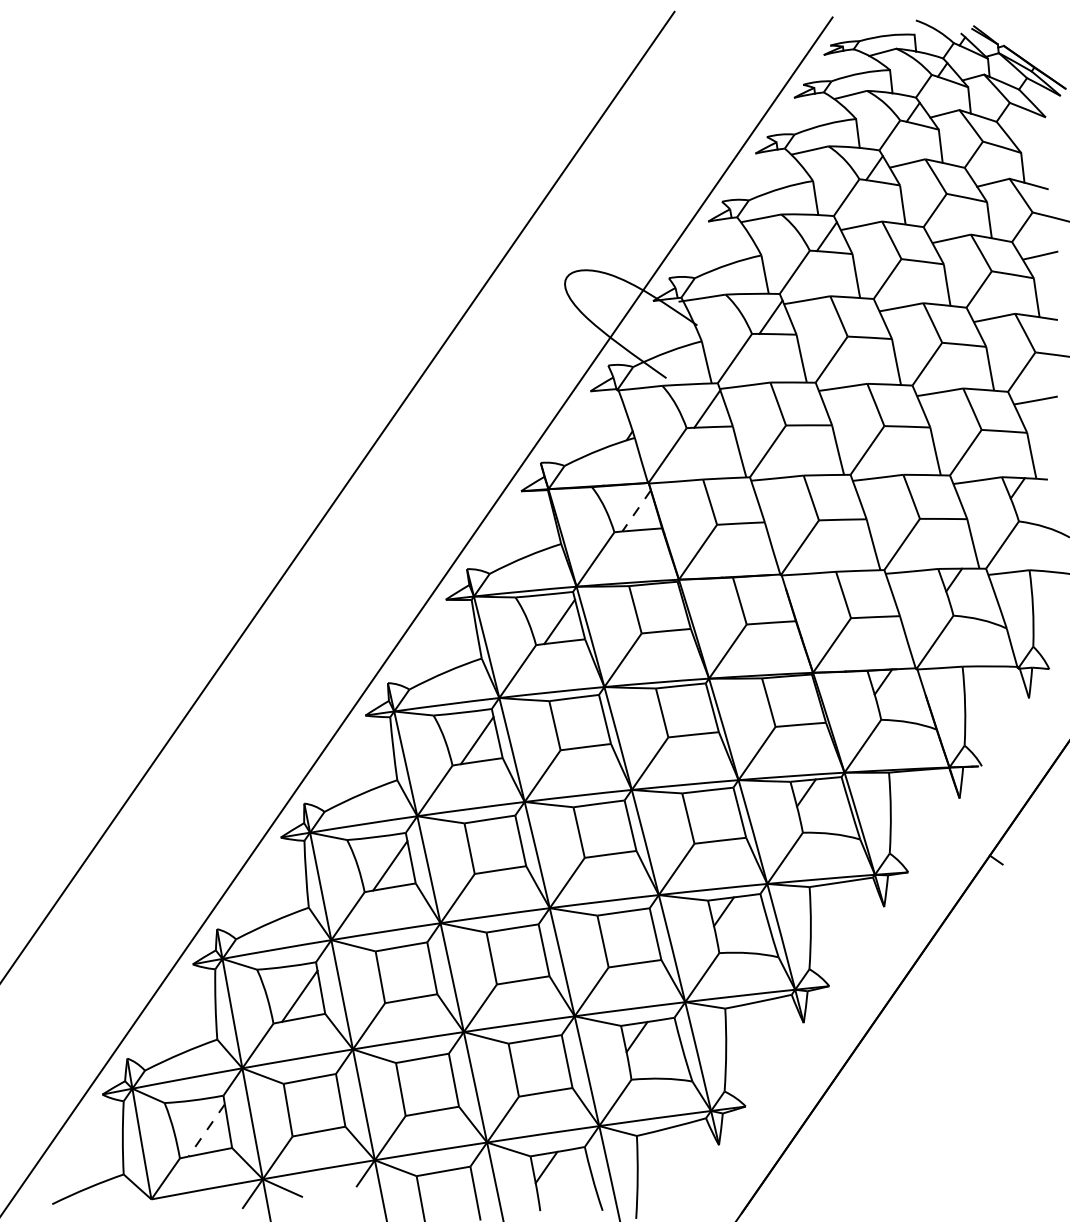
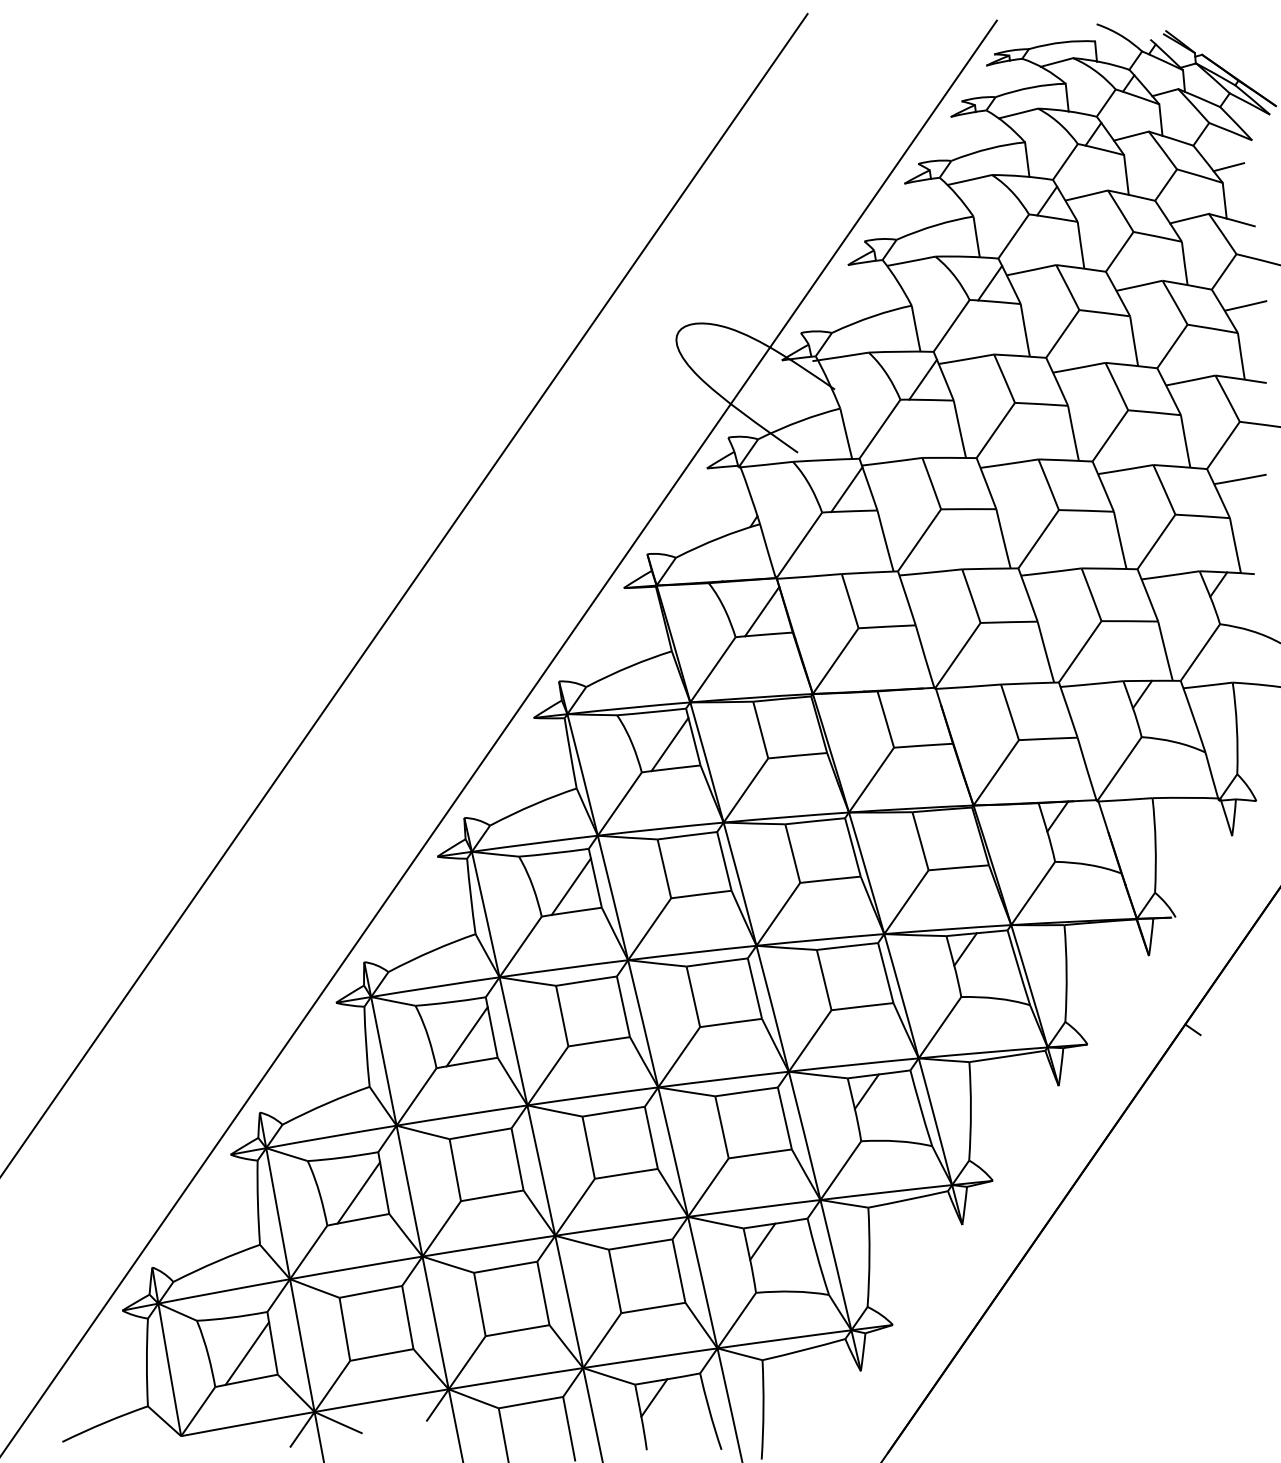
line: (1025, 140) -> (1228, 167), added
line: (636, 510) -> (762, 611), dashed -> solid
line: (206, 1131) -> (247, 1354), dashed -> solid

